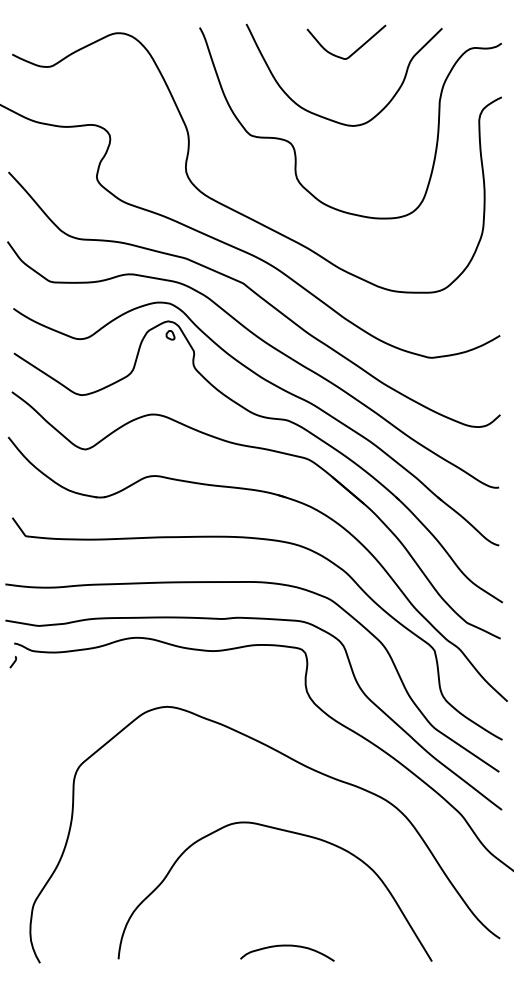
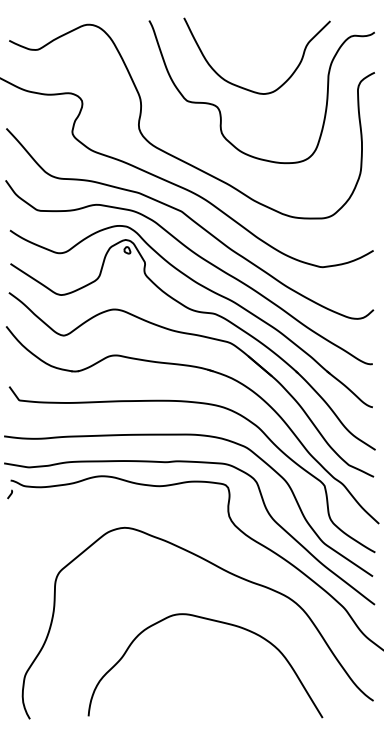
curve: (355, 50) -> (265, 37), removed
curve: (287, 946) -> (214, 706), removed

